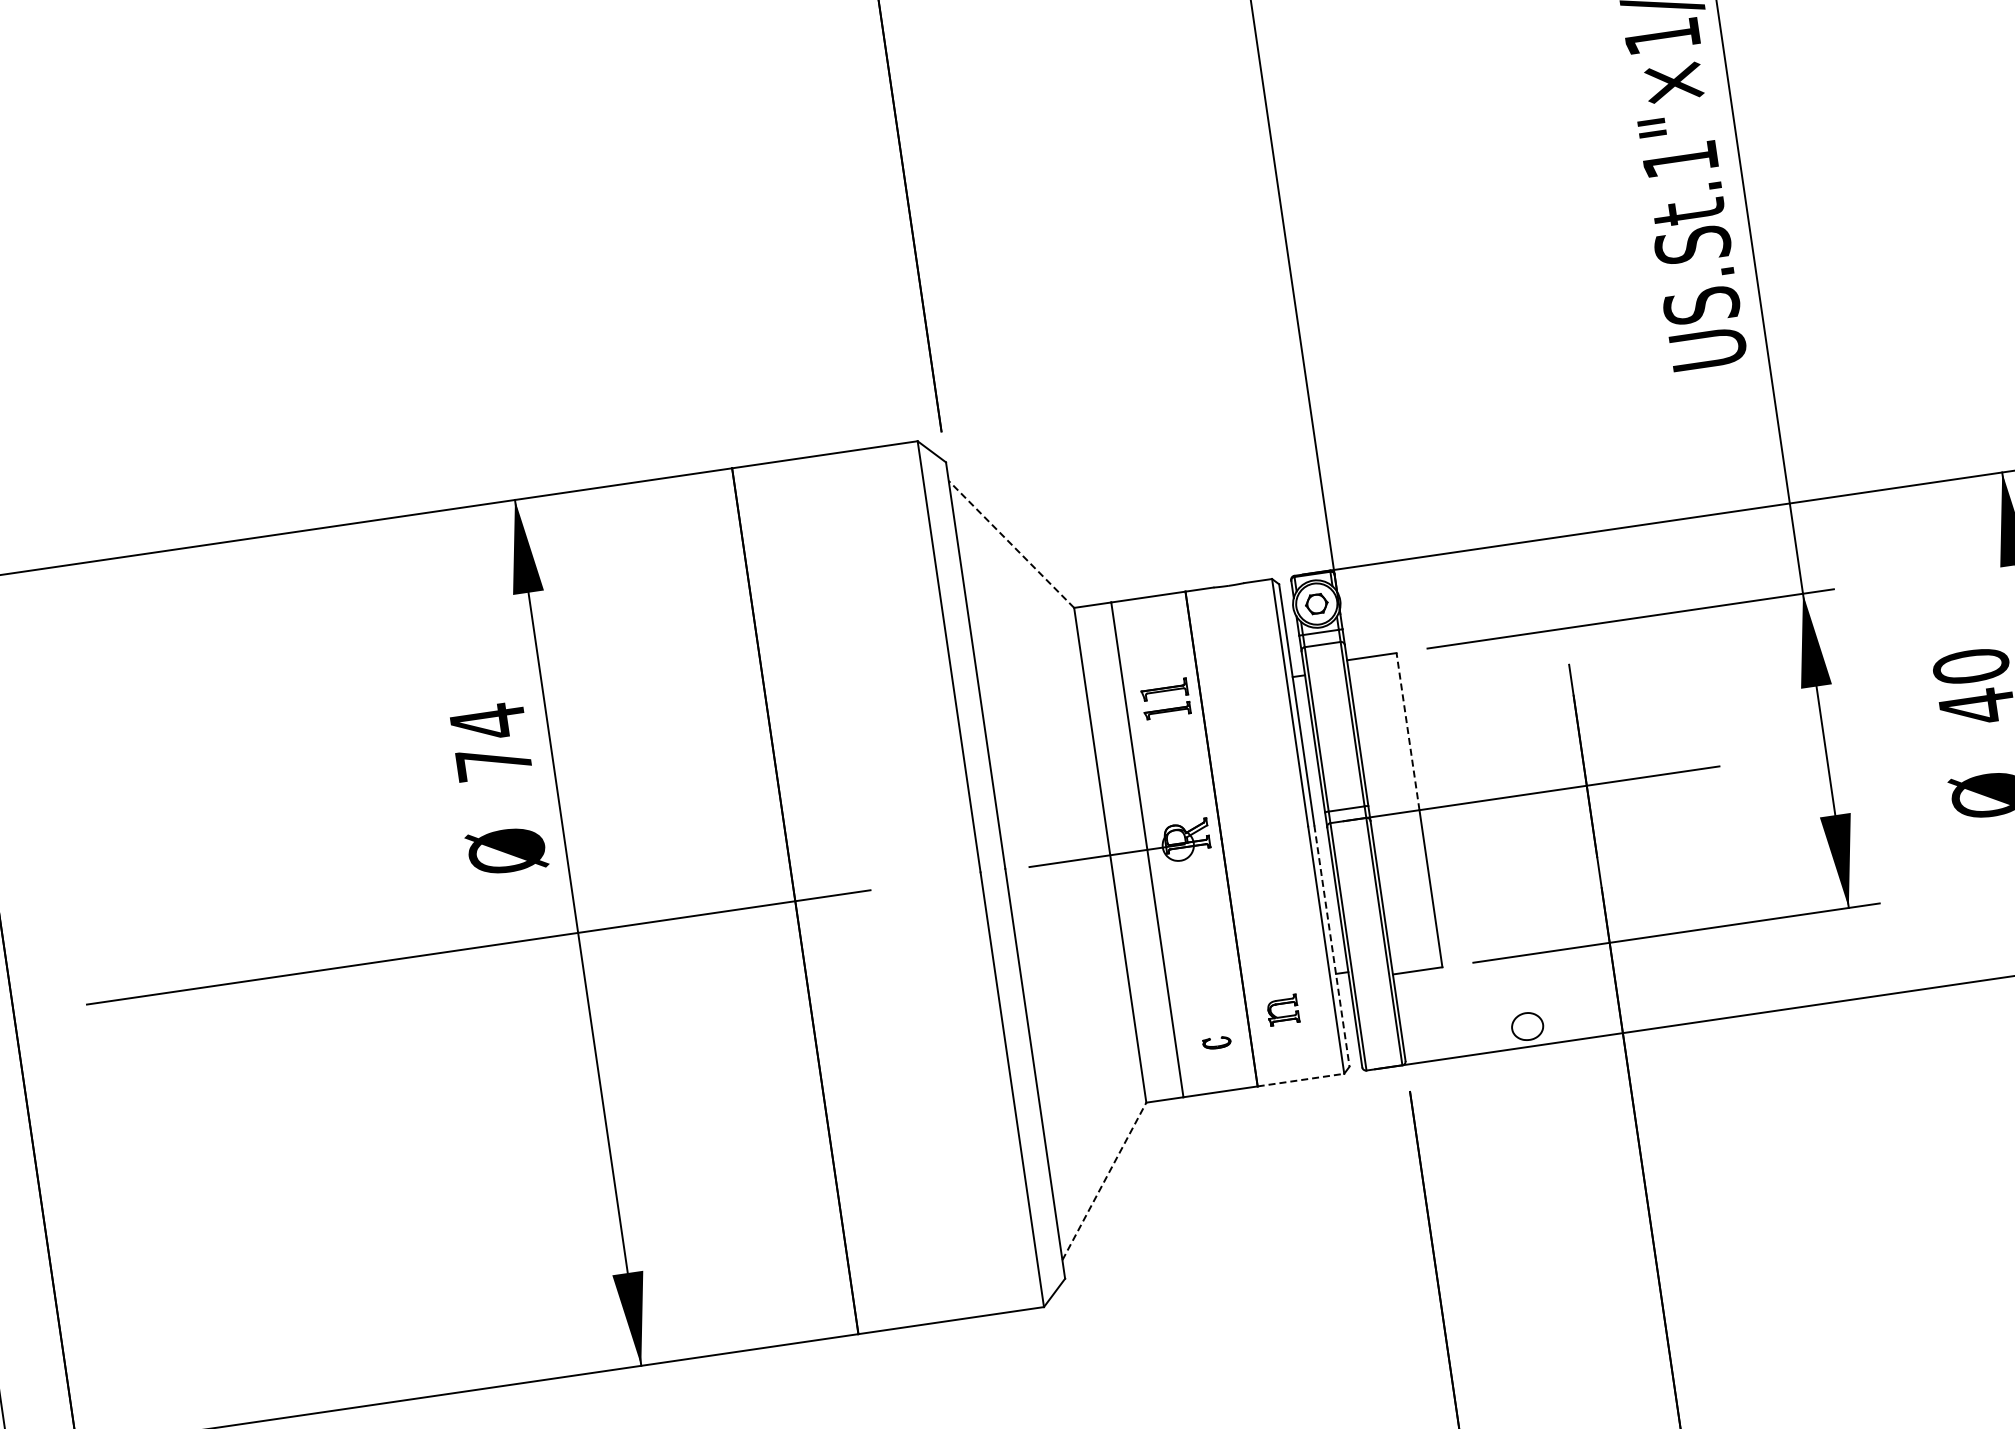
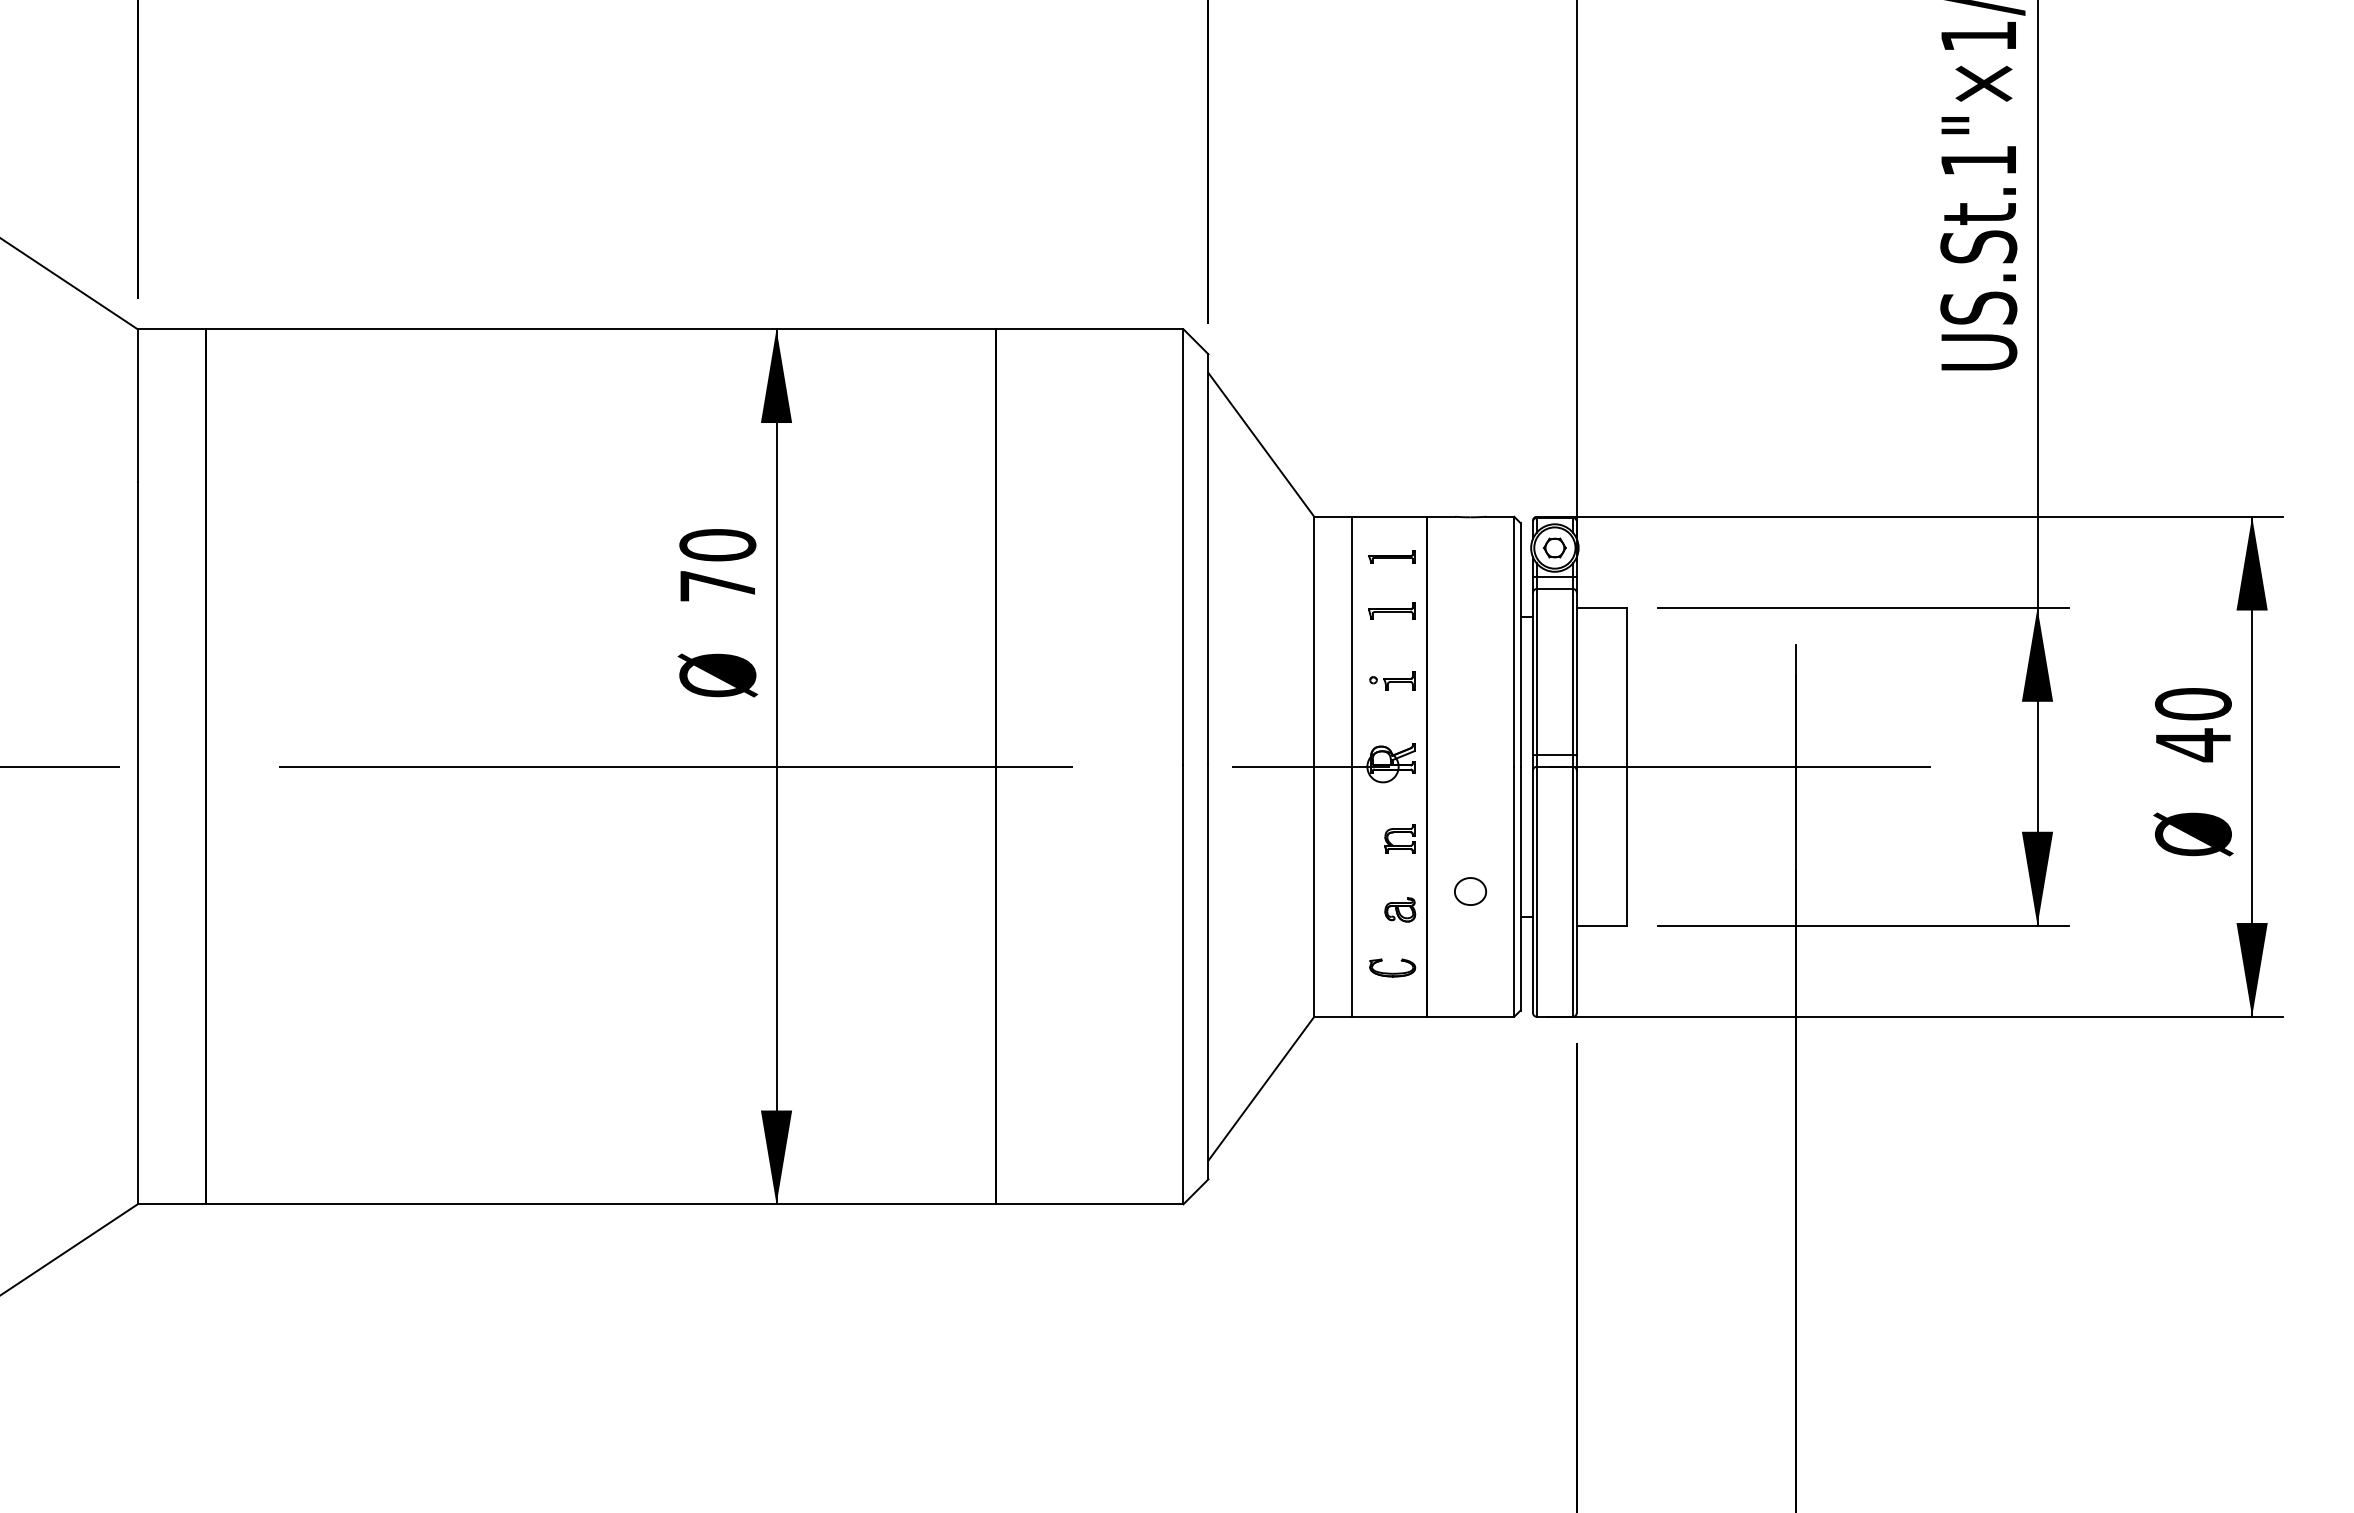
line: (1011, 543) -> (1261, 444), dashed -> solid
part: (1167, 710) -> (1391, 556), moved
text: (487, 722) -> (717, 545), 74 -> 70
line: (1407, 730) -> (1626, 686), dashed -> solid
part: (1175, 758) -> (1392, 680), added
line: (1331, 945) -> (1520, 888), dashed -> solid
part: (1216, 984) -> (1400, 909), added
part: (1282, 1009) -> (1399, 838), moved
part: (1527, 1026) -> (1470, 891), moved
part: (1216, 1042) -> (1392, 967), size x1.67
line: (1300, 1079) -> (1470, 1016), dashed -> solid
line: (1104, 1181) -> (1261, 1088), dashed -> solid

